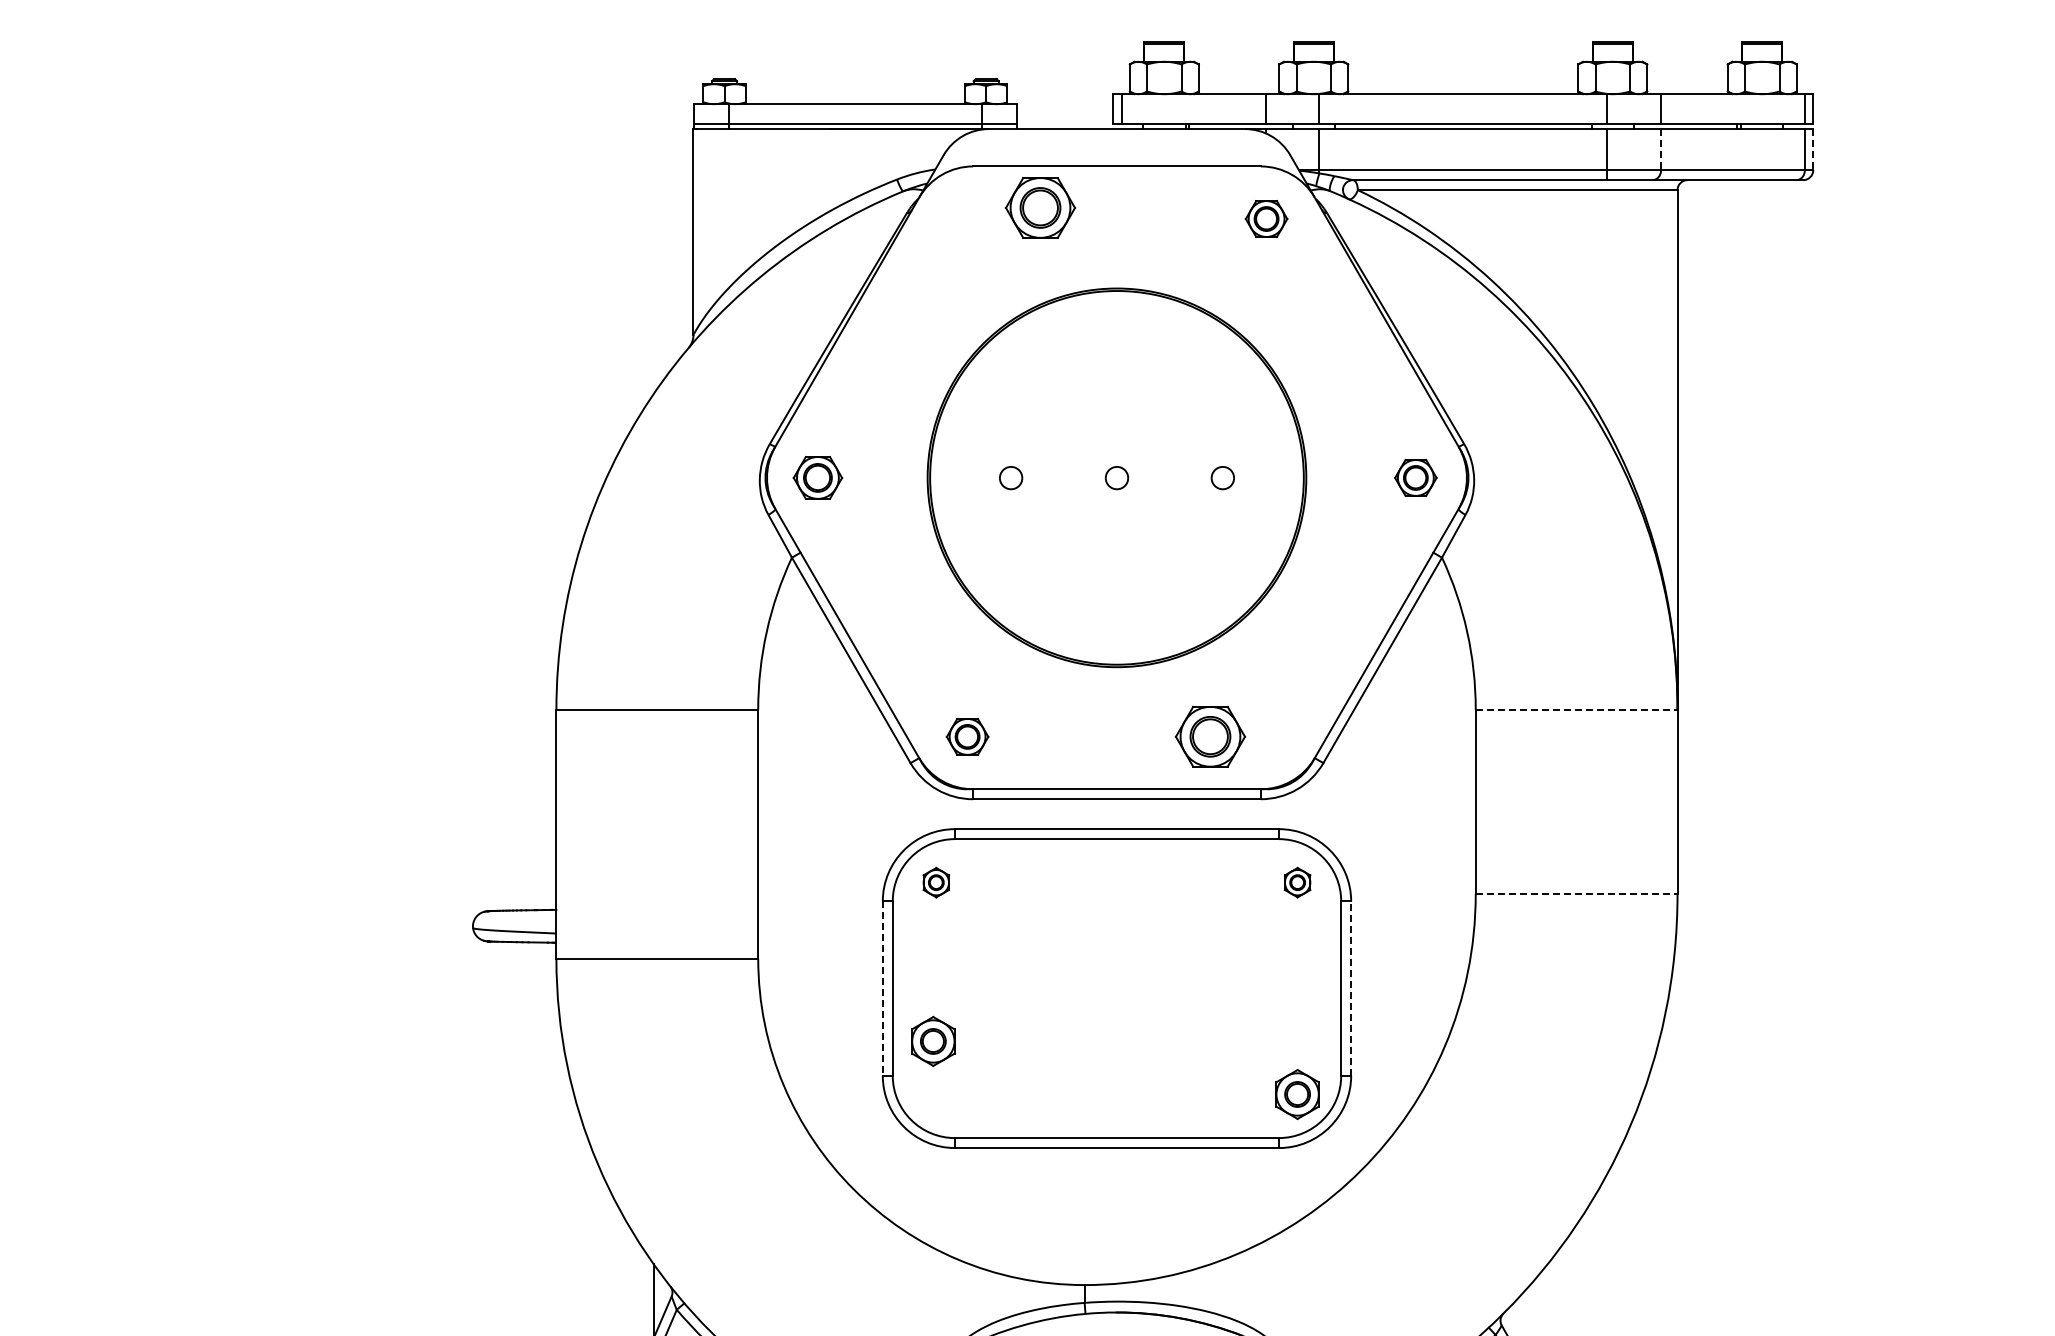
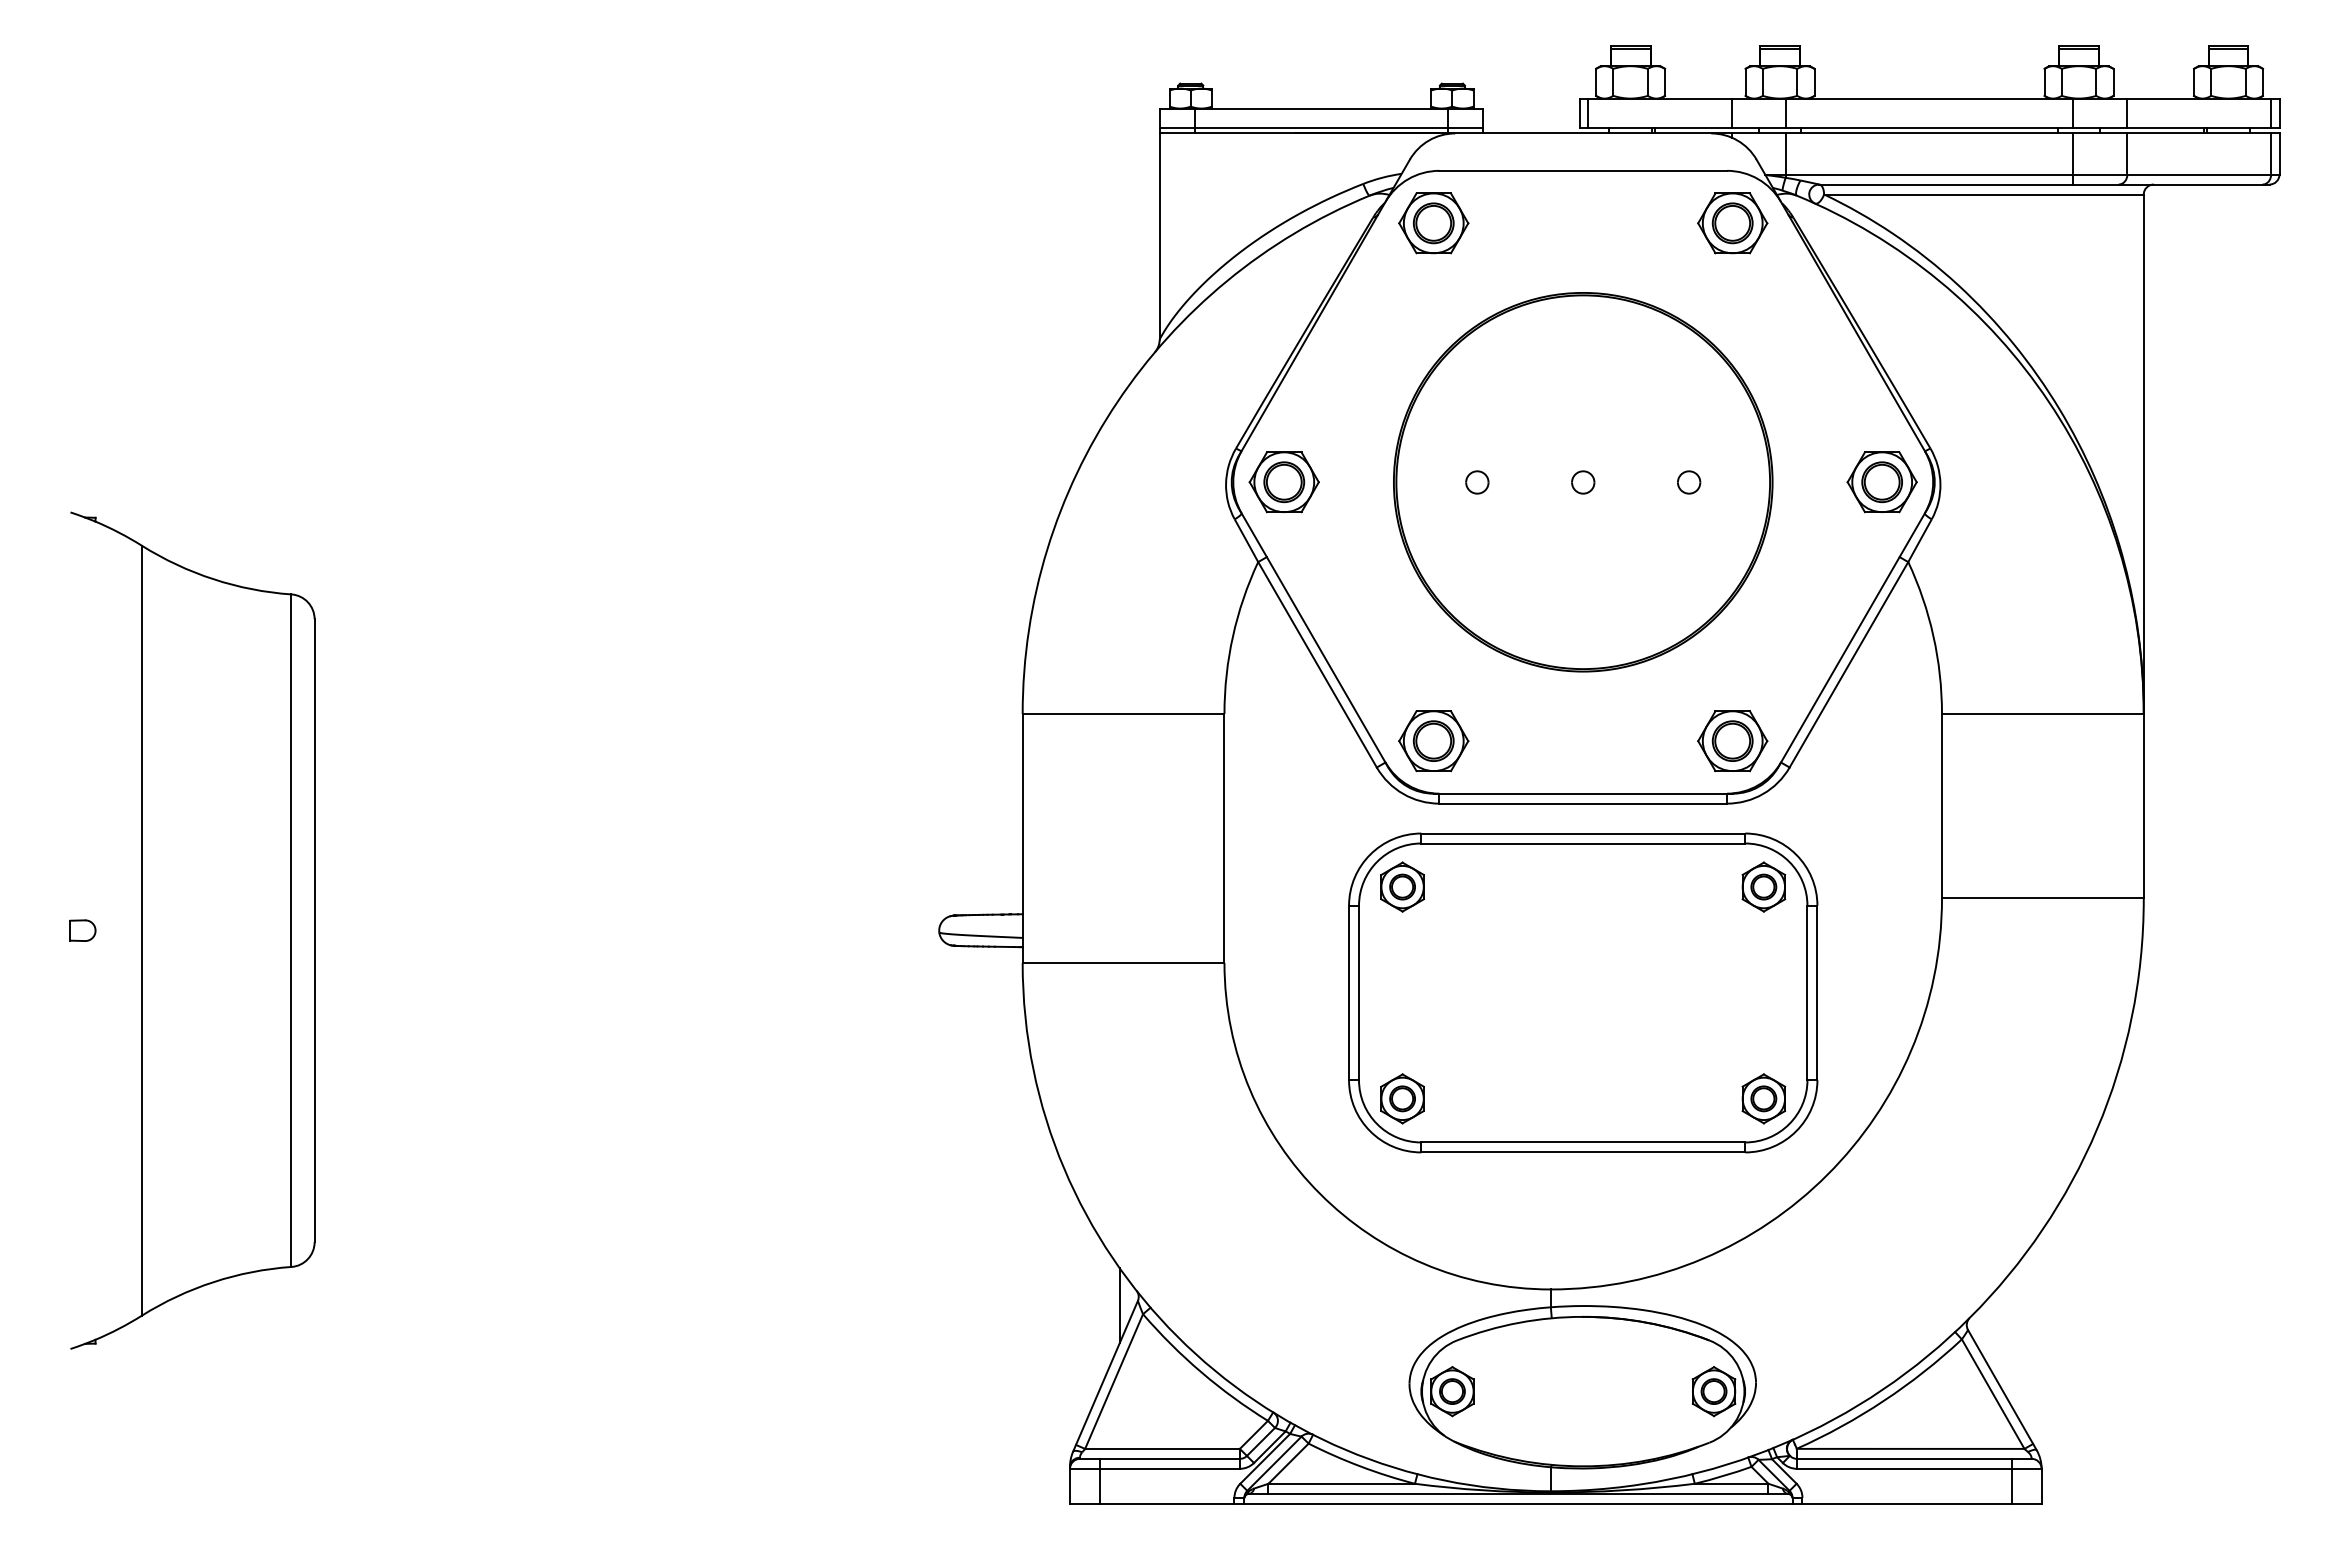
line: (1661, 150) -> (2127, 154), dashed -> solid
line: (1813, 150) -> (2279, 154), dashed -> solid
part: (1040, 208) -> (1433, 223), moved
part: (1266, 219) -> (1732, 223), size x1.67
part: (817, 478) -> (1283, 482), size x1.43
part: (1415, 478) -> (1881, 482), size x1.67
line: (1576, 709) -> (2042, 713), dashed -> solid
part: (967, 737) -> (1433, 741), size x1.67
part: (1210, 737) -> (1732, 741), moved
part: (936, 882) -> (1402, 886), size x1.67
part: (1297, 882) -> (1763, 886), size x1.67
line: (1576, 894) -> (2042, 898), dashed -> solid
line: (1351, 988) -> (1817, 992), dashed -> solid
line: (883, 989) -> (1349, 993), dashed -> solid
part: (933, 1041) -> (1402, 1098), moved

